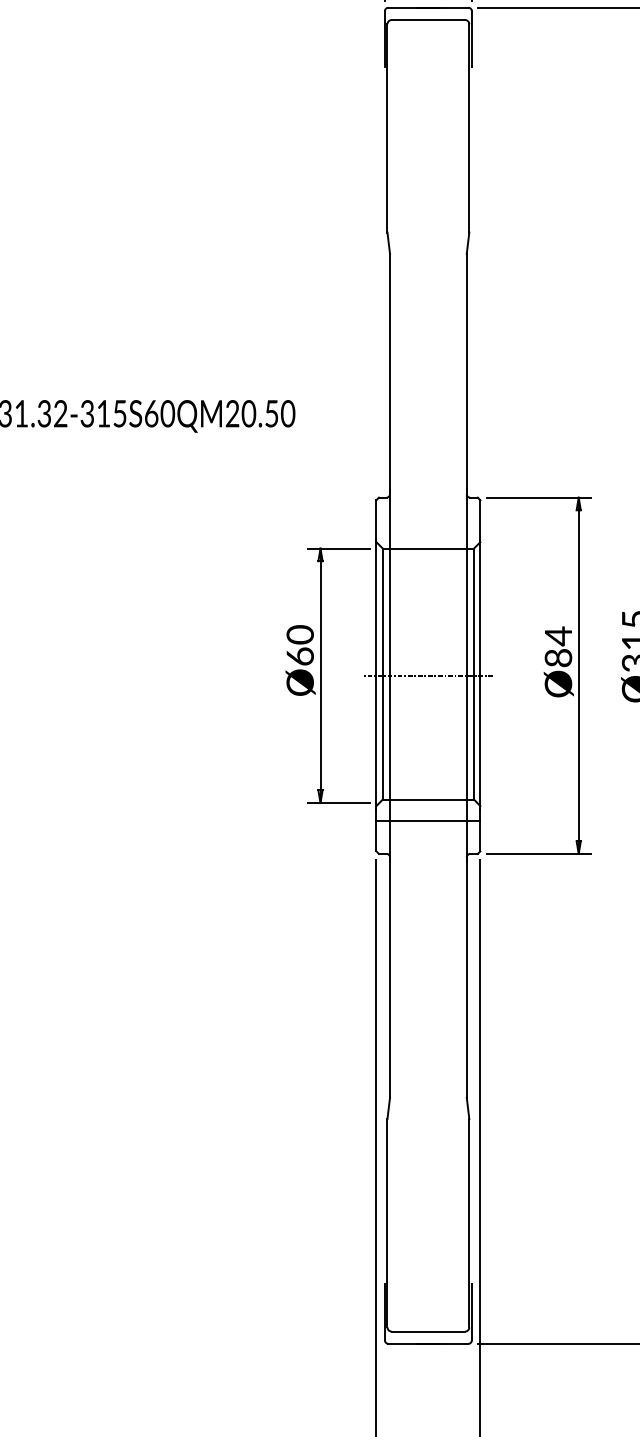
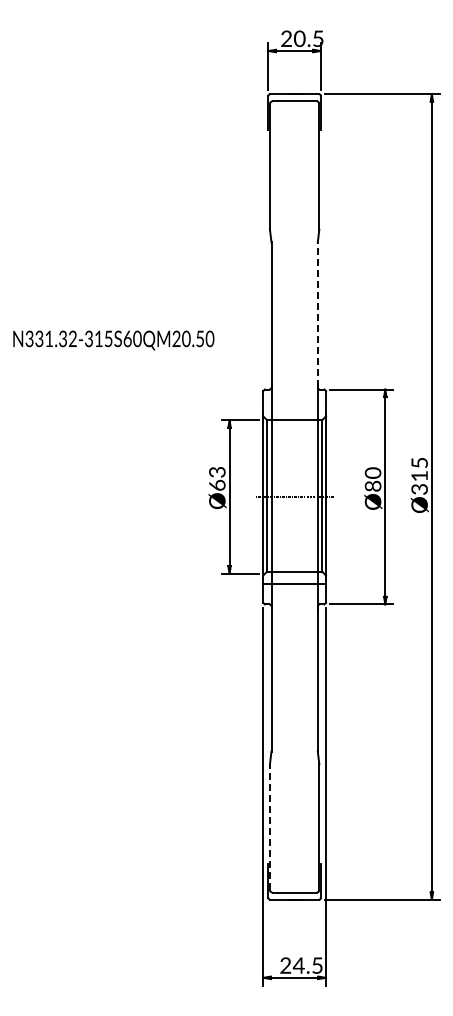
line: (466, 373) -> (317, 314), solid -> dashed
text: (300, 635) -> (217, 472), Ø60 -> Ø63
text: (557, 636) -> (372, 473), Ø84 -> Ø80
line: (386, 1223) -> (269, 827), solid -> dashed

